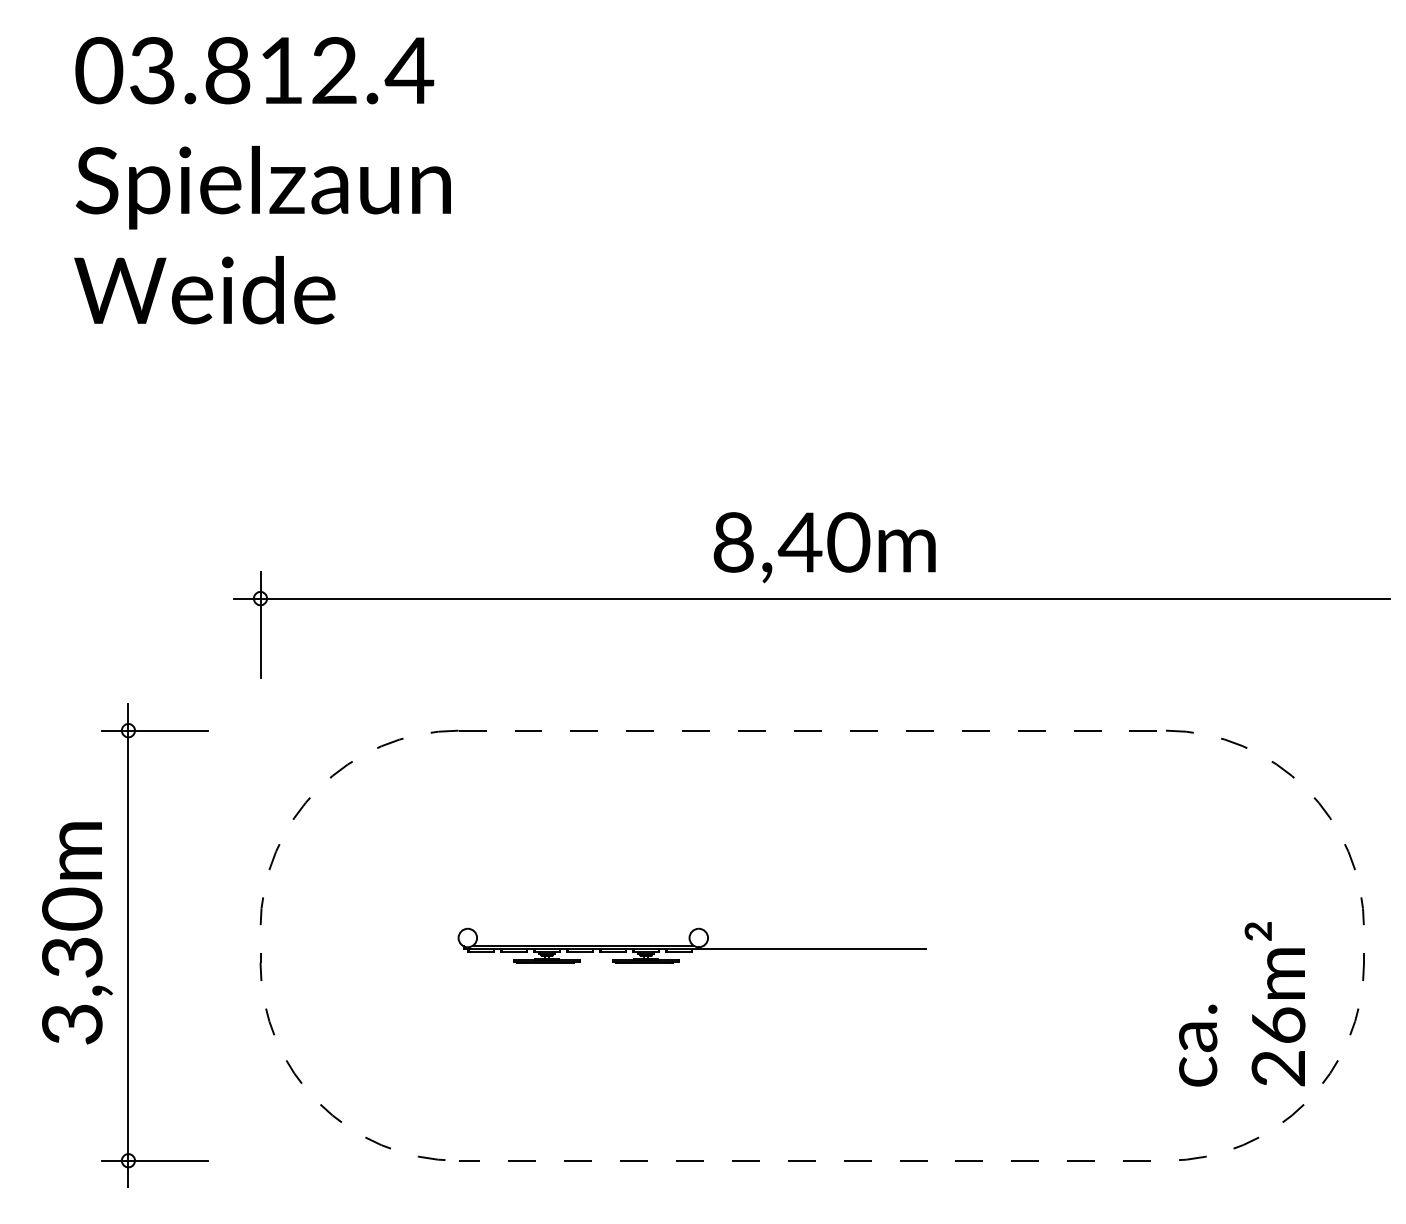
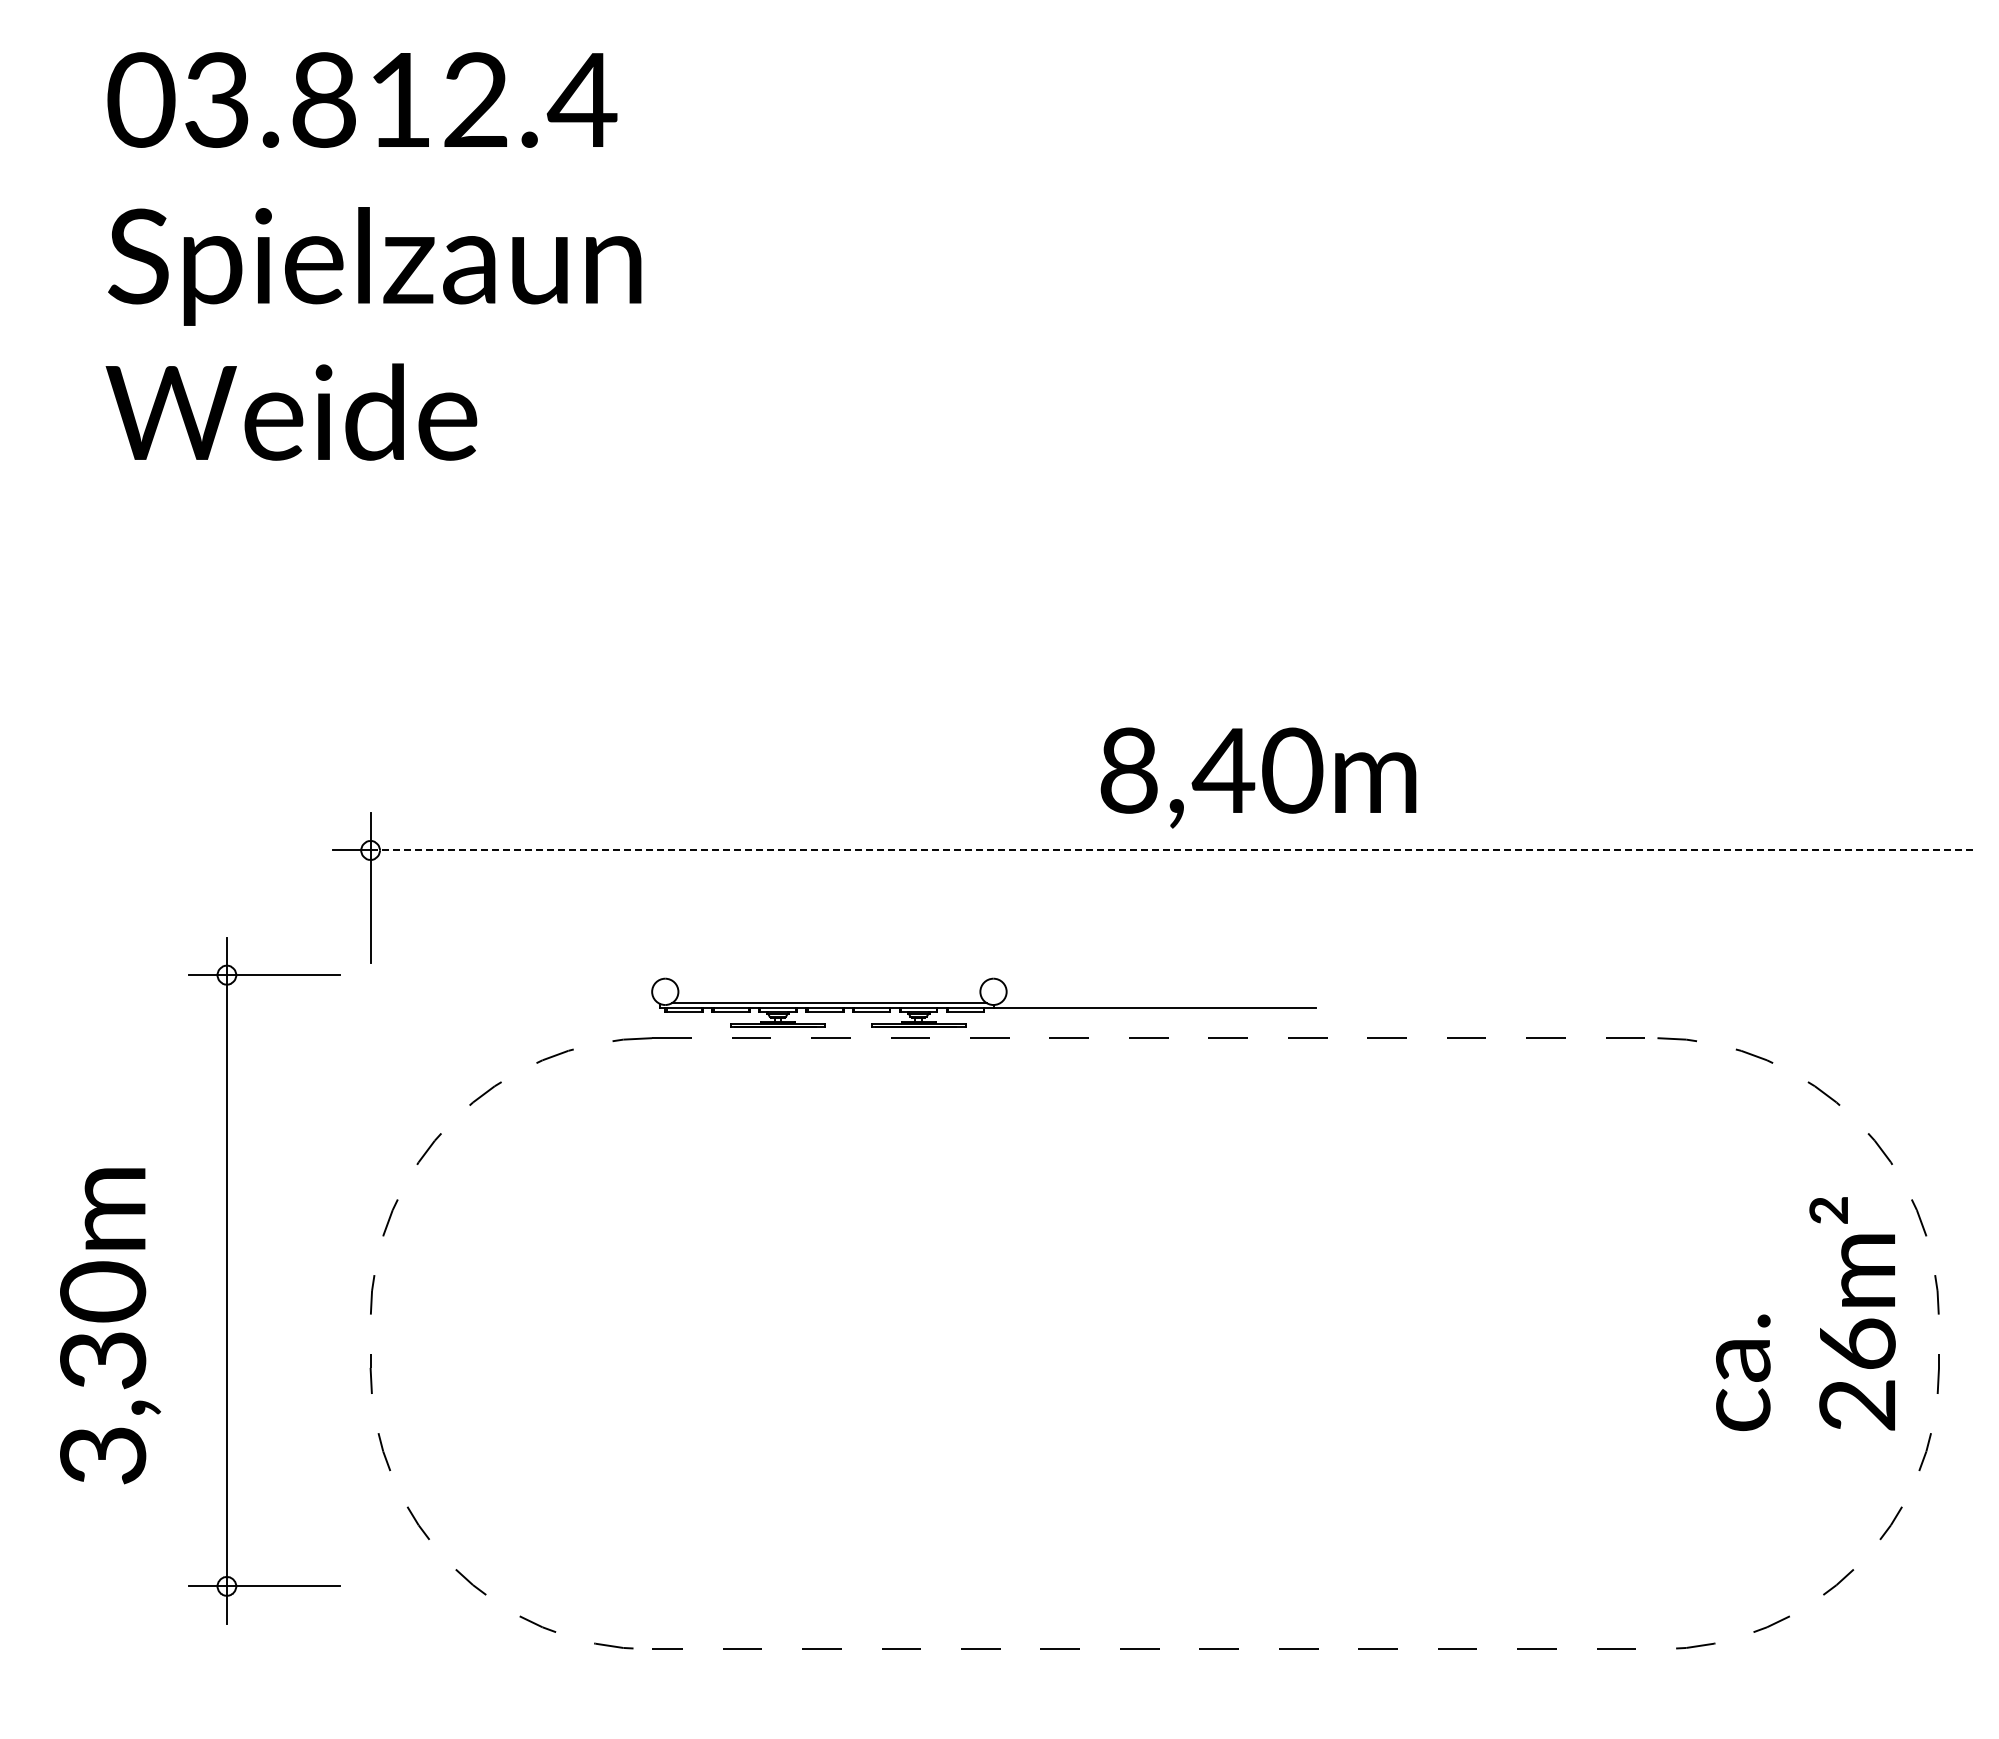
text: (824, 547) -> (1258, 777), moved
line: (825, 598) -> (1173, 850), solid -> dashed
part: (128, 945) -> (227, 1280), moved
part: (691, 945) -> (983, 1002), moved
text: (1241, 1003) -> (1805, 1313), moved

